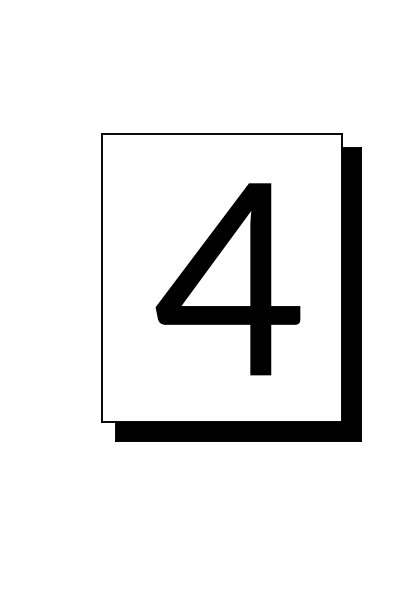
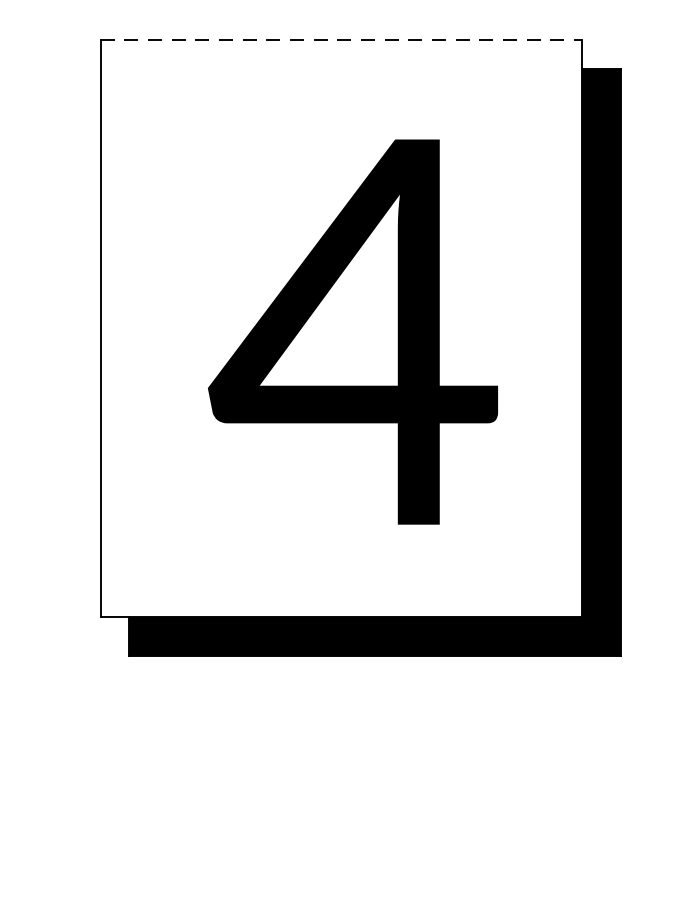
line: (222, 133) -> (342, 39), solid -> dashed

